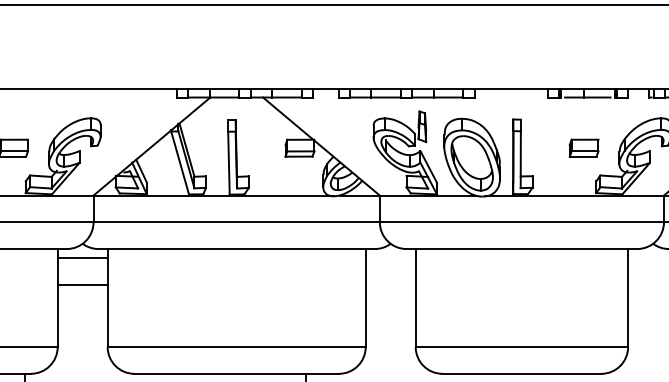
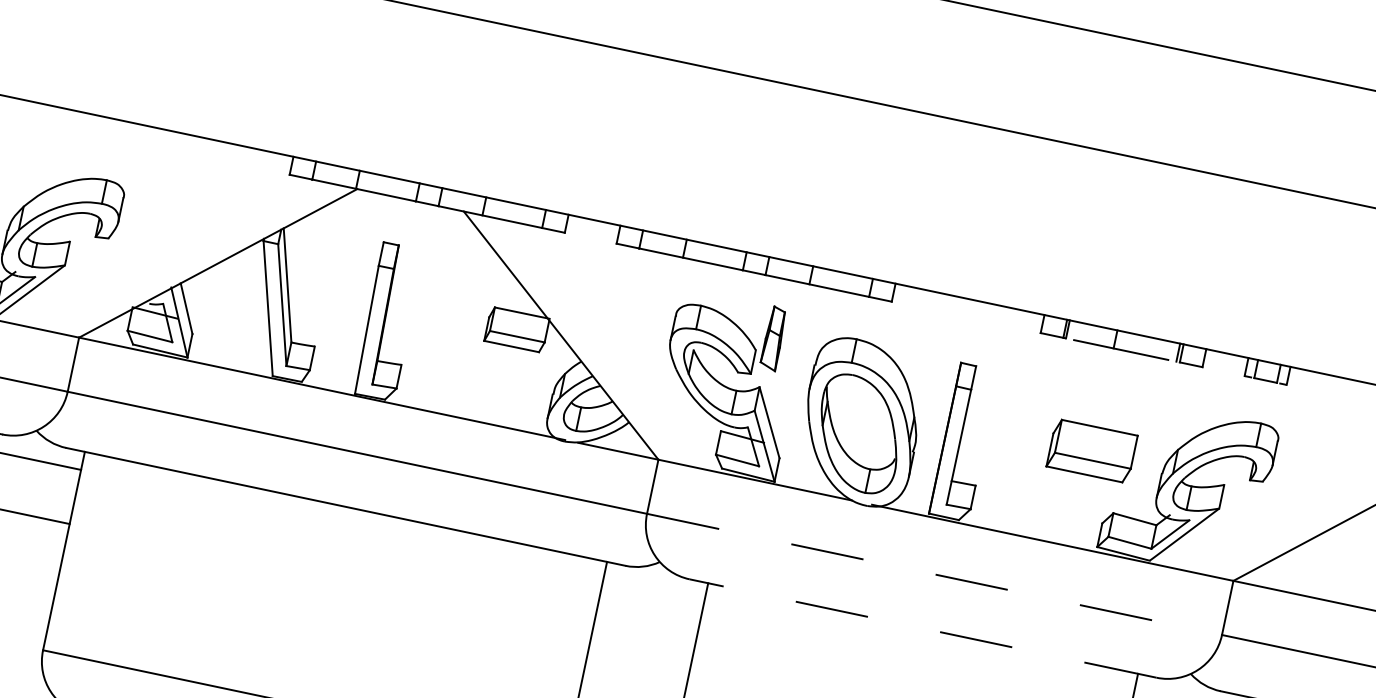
part: (583, 147) -> (1091, 449), size x1.4
line: (522, 222) -> (935, 575), solid -> dashed
line: (521, 249) -> (922, 629), solid -> dashed

